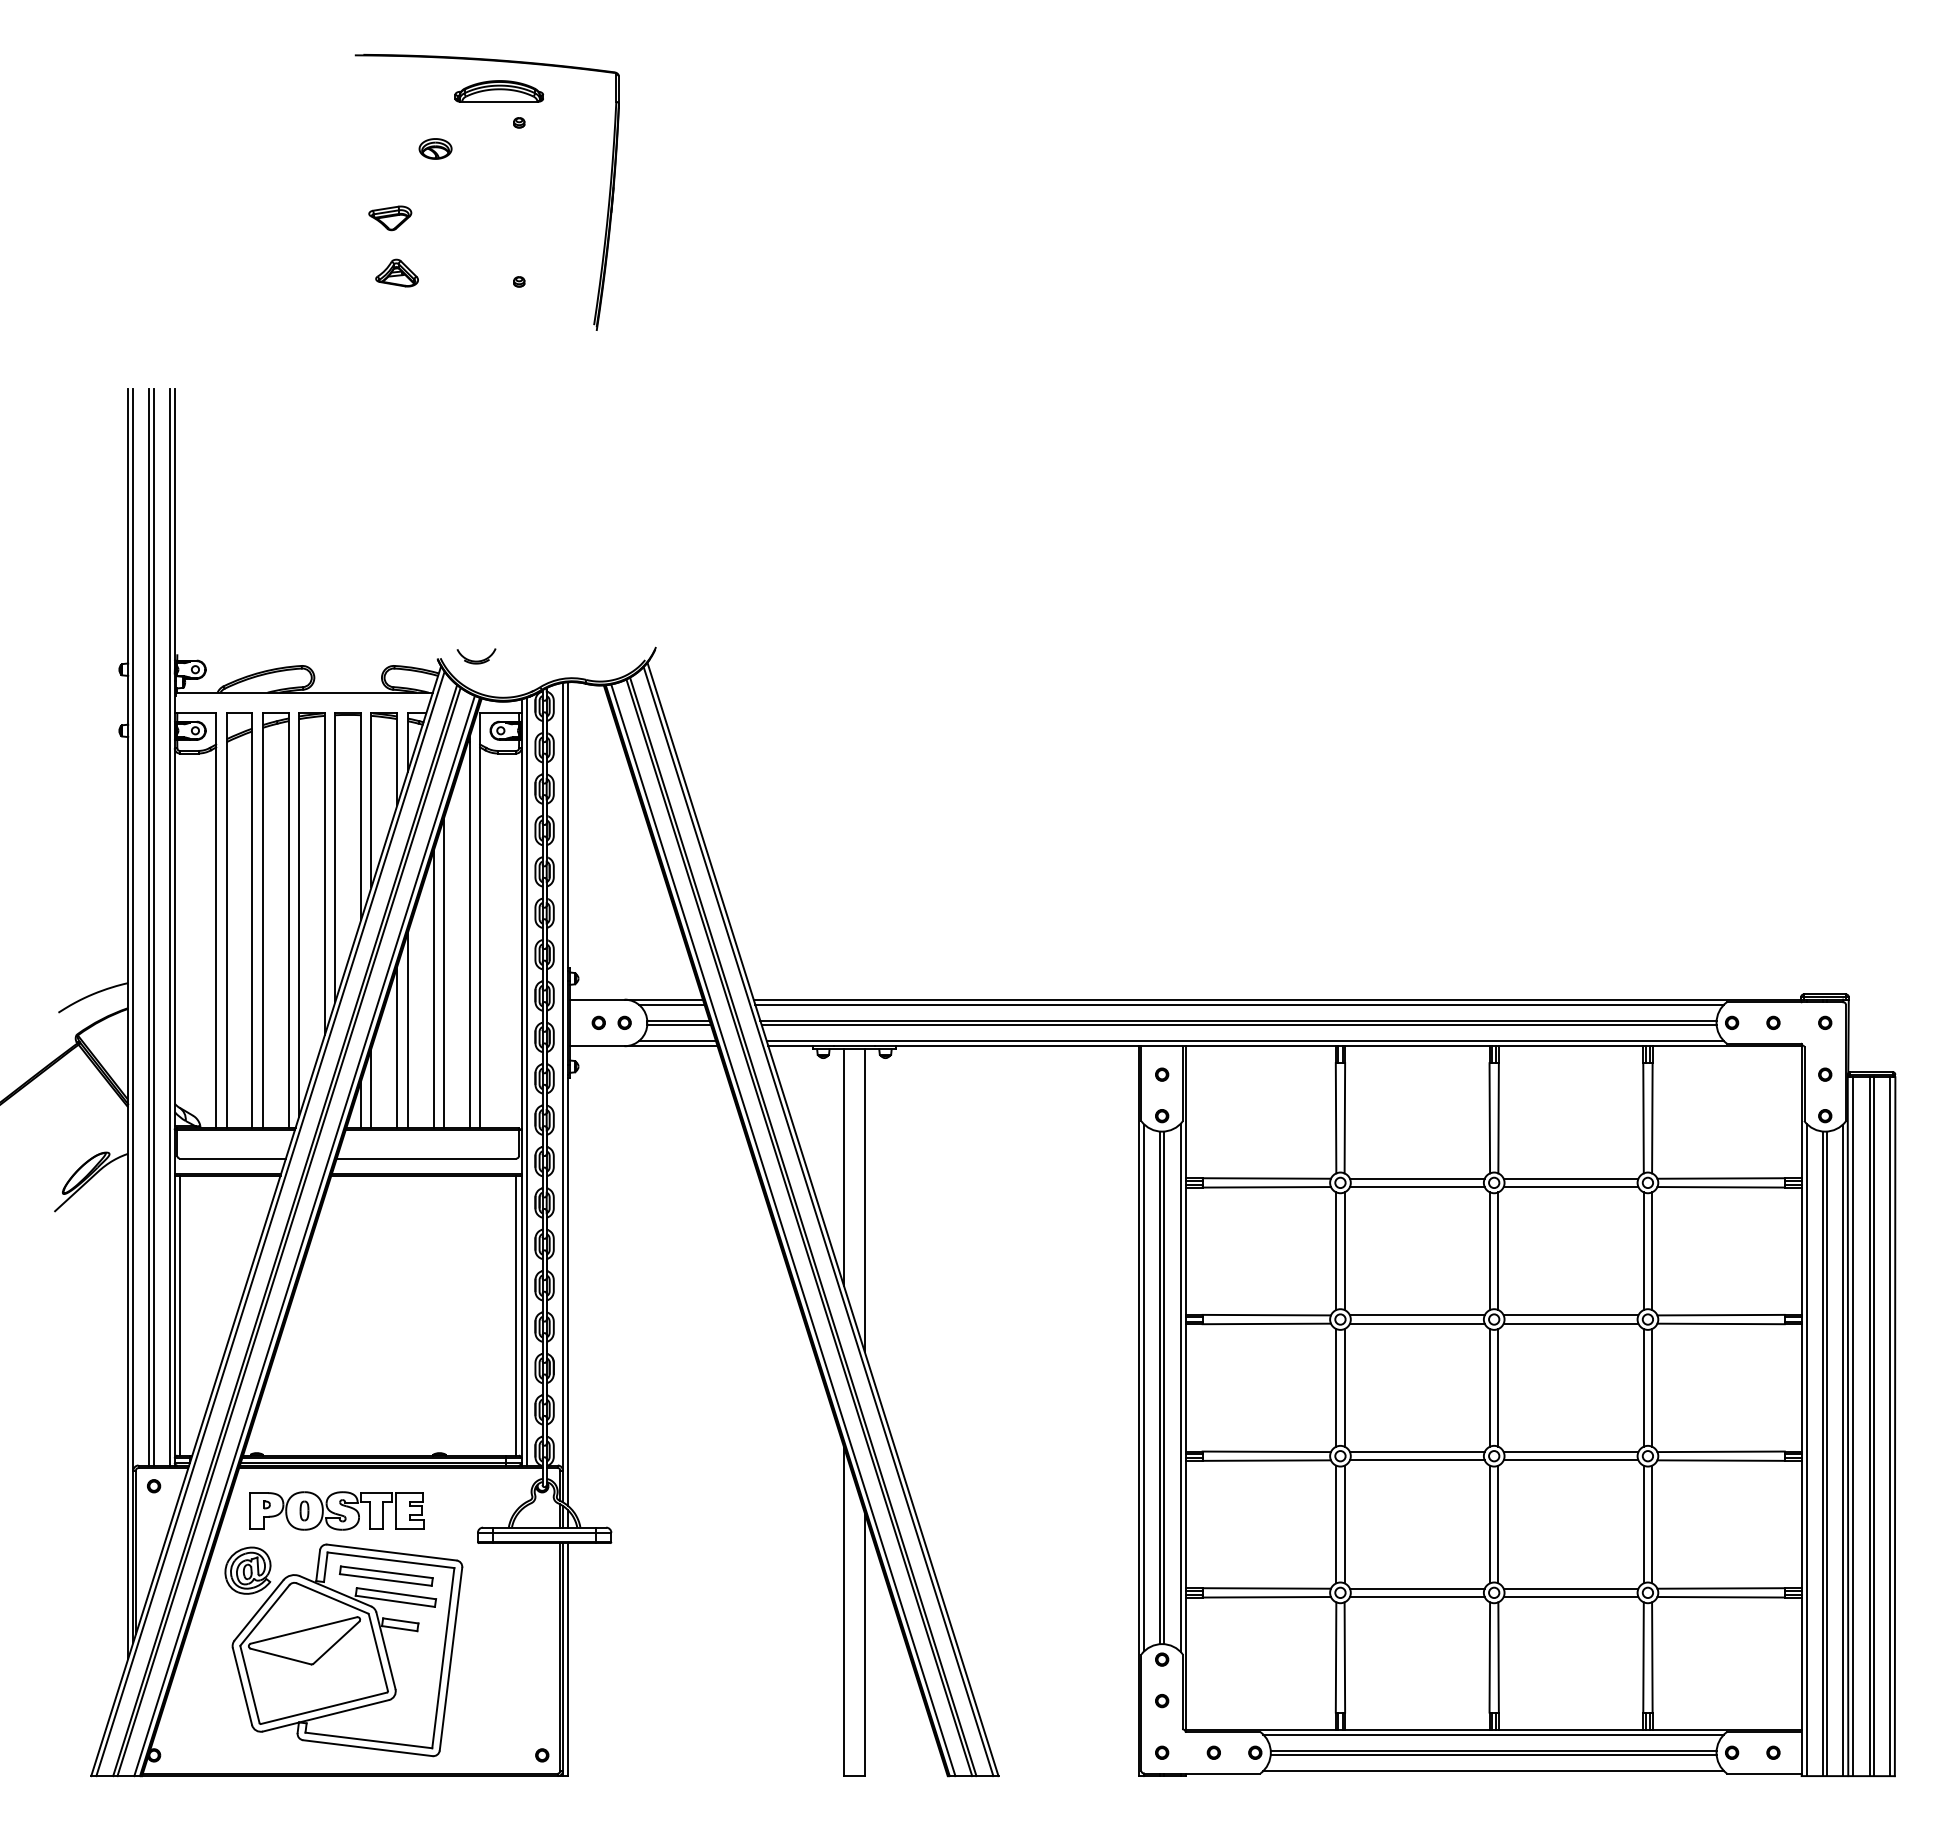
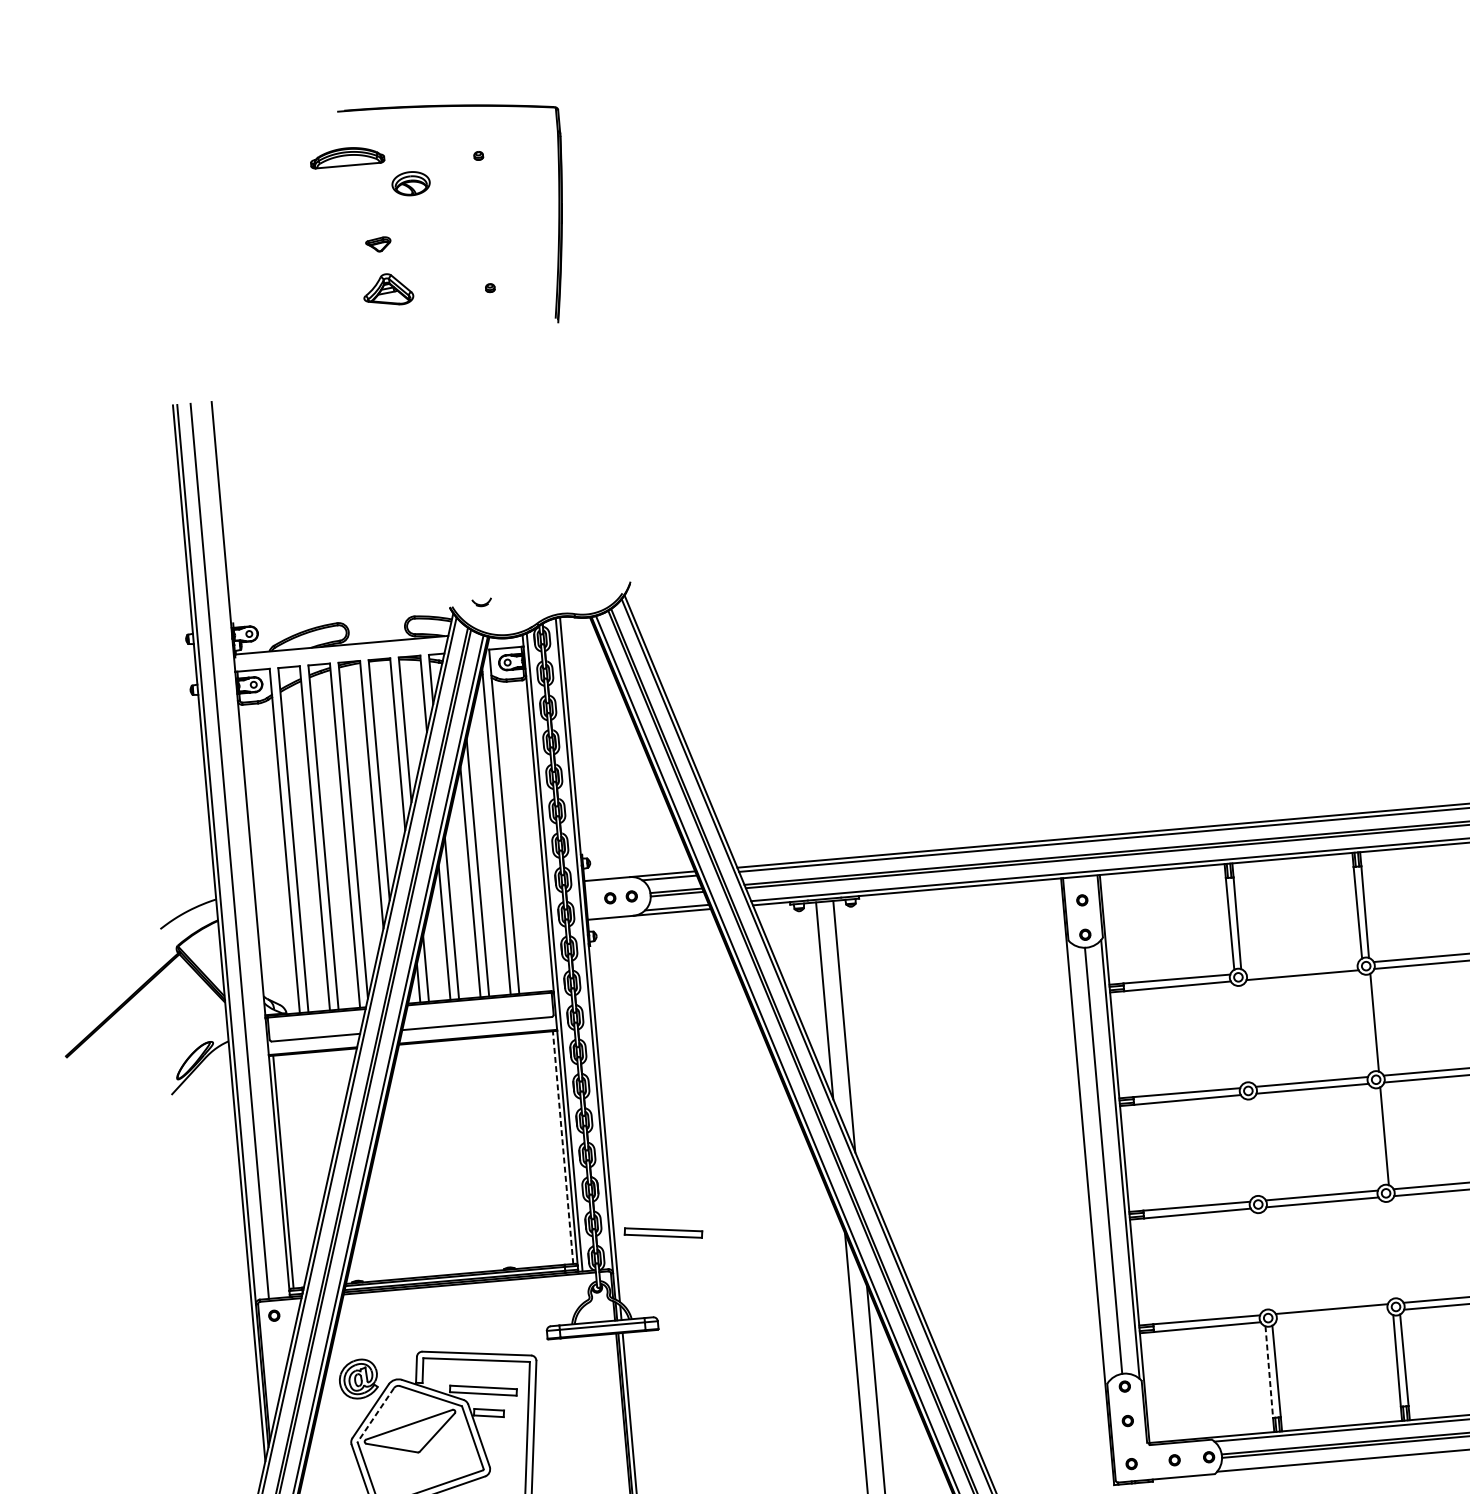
part: (498, 91) -> (346, 157), moved
part: (435, 148) -> (410, 183), size x1.4
part: (390, 218) -> (378, 244), size x0.7
part: (396, 272) -> (387, 289), size x1.4
part: (476, 656) -> (481, 602), size x0.6
line: (153, 926) -> (233, 850), removed
line: (169, 926) -> (246, 849), removed
line: (1416, 1178) -> (1301, 968), removed
line: (1336, 1251) -> (1240, 1034), removed
line: (1344, 1251) -> (1246, 1034), removed
line: (1490, 1251) -> (1368, 1023), removed
line: (516, 1315) -> (563, 1147), solid -> dashed
line: (1144, 1387) -> (1090, 1161), removed
line: (1164, 1387) -> (1107, 1160), removed
line: (1336, 1387) -> (1250, 1147), removed
line: (1344, 1387) -> (1256, 1147), removed
line: (1490, 1387) -> (1378, 1136), removed
part: (336, 1510) -> (427, 1322), removed
line: (1336, 1524) -> (1259, 1261), removed
line: (1344, 1524) -> (1266, 1261), removed
line: (1490, 1524) -> (1387, 1250), removed
line: (1498, 1524) -> (1394, 1249), removed
part: (385, 1575) -> (662, 1232), moved
line: (1416, 1597) -> (1331, 1316), removed
line: (265, 1615) -> (376, 1415), solid -> dashed
line: (1336, 1657) -> (1269, 1372), solid -> dashed

